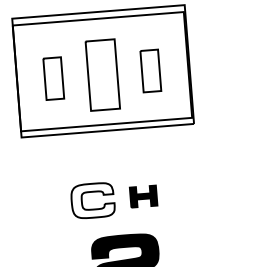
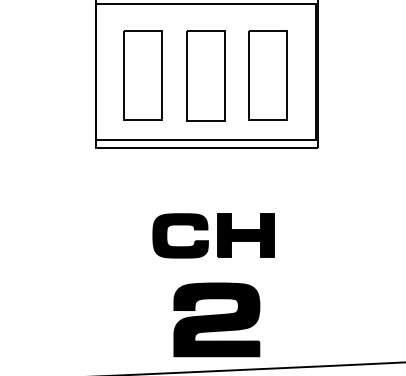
part: (150, 70) -> (267, 75), size x1.67
part: (53, 78) -> (142, 75), size x1.67
part: (143, 196) -> (245, 235), size x1.67
fill: (92, 200) -> (180, 235), added

